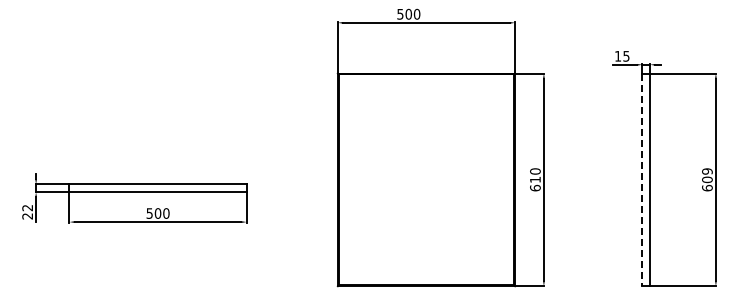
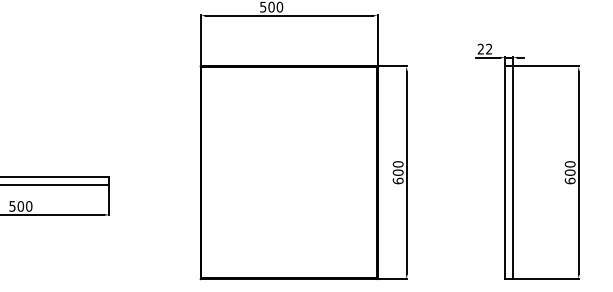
text: (622, 55) -> (485, 48), 15 -> 22
text: (707, 171) -> (570, 164), 609 -> 600
text: (535, 179) -> (398, 172), 610 -> 600
line: (642, 180) -> (505, 173), dashed -> solid

